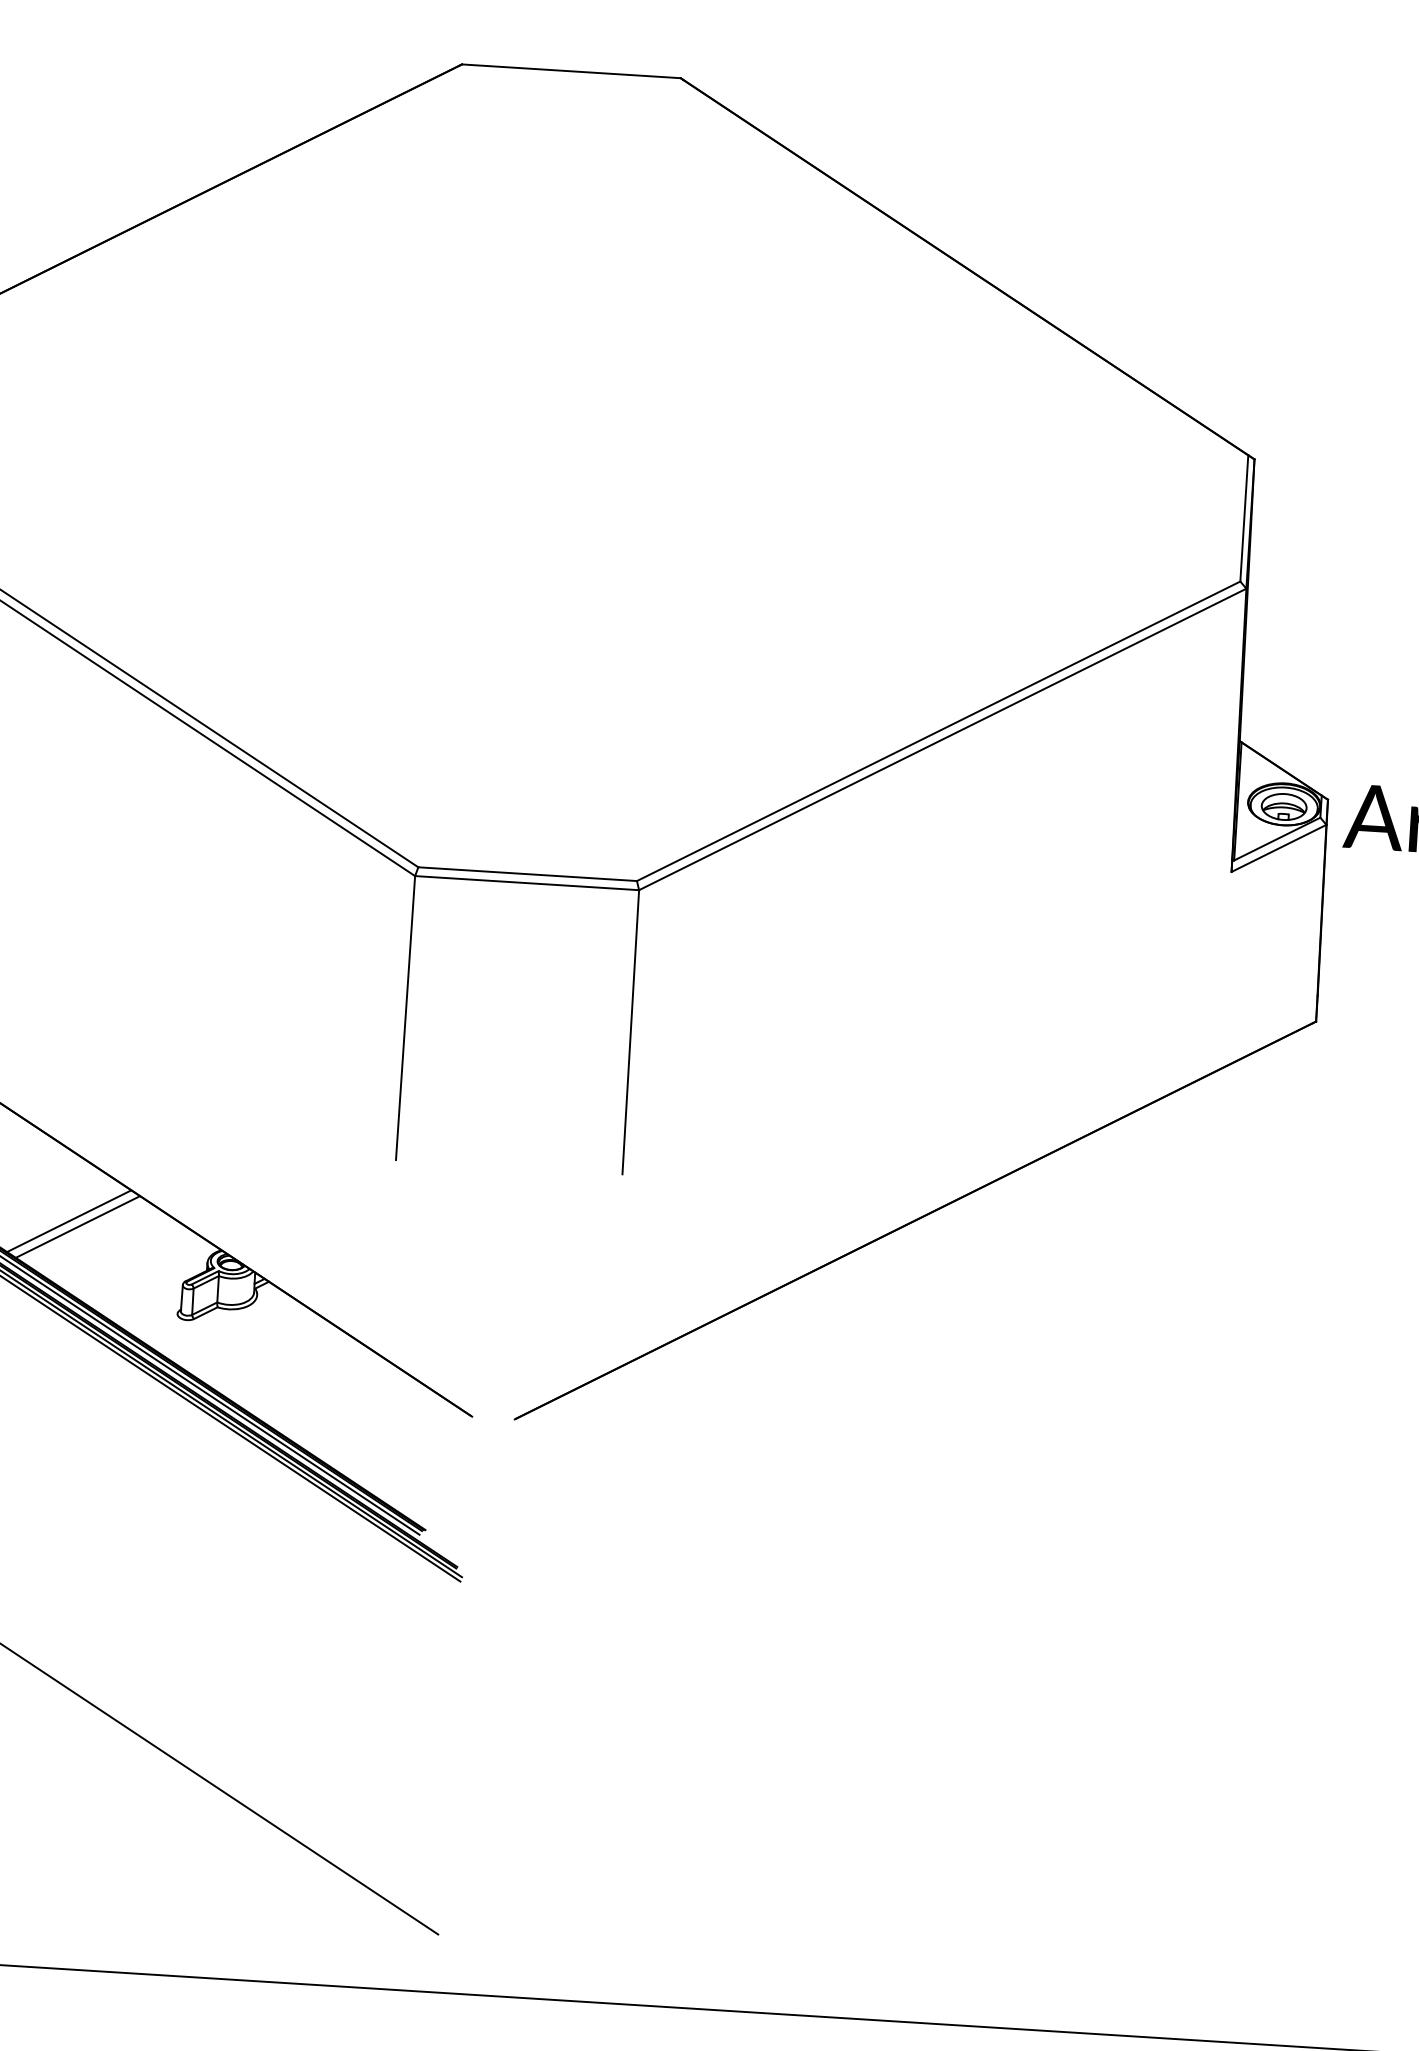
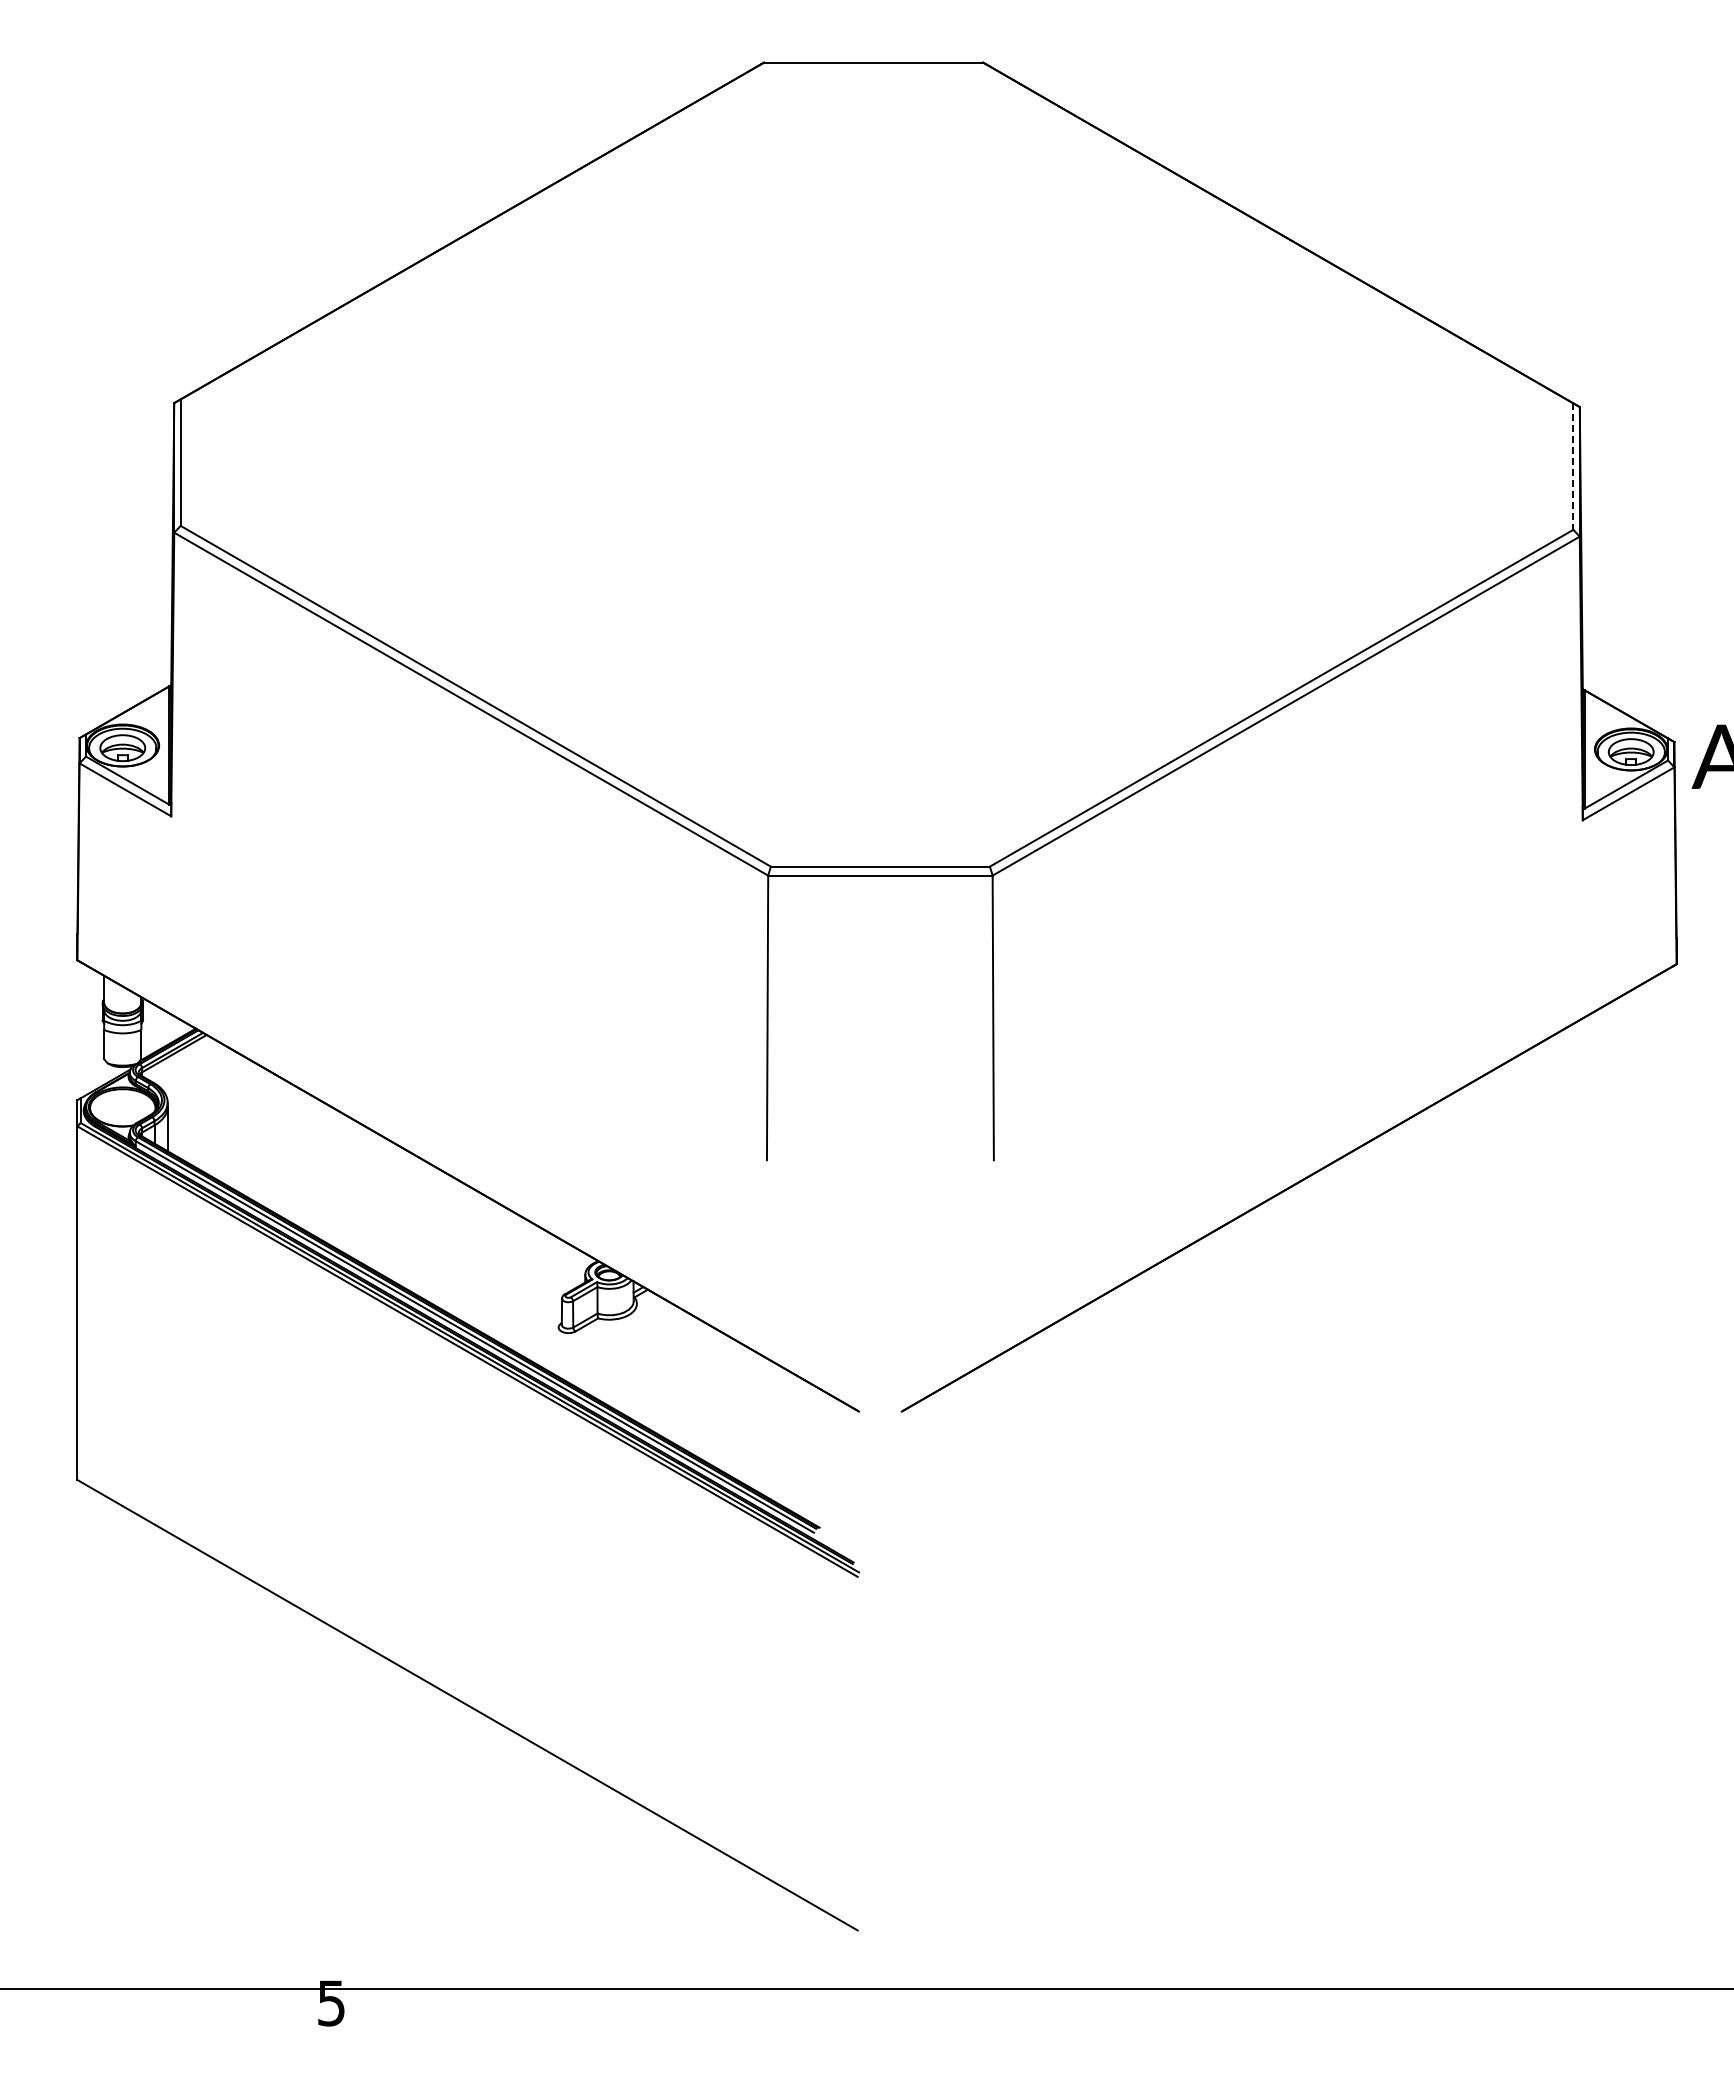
line: (1244, 519) -> (1573, 467), solid -> dashed
line: (69, 1220) -> (444, 1241), removed
line: (77, 1226) -> (453, 1246), removed

